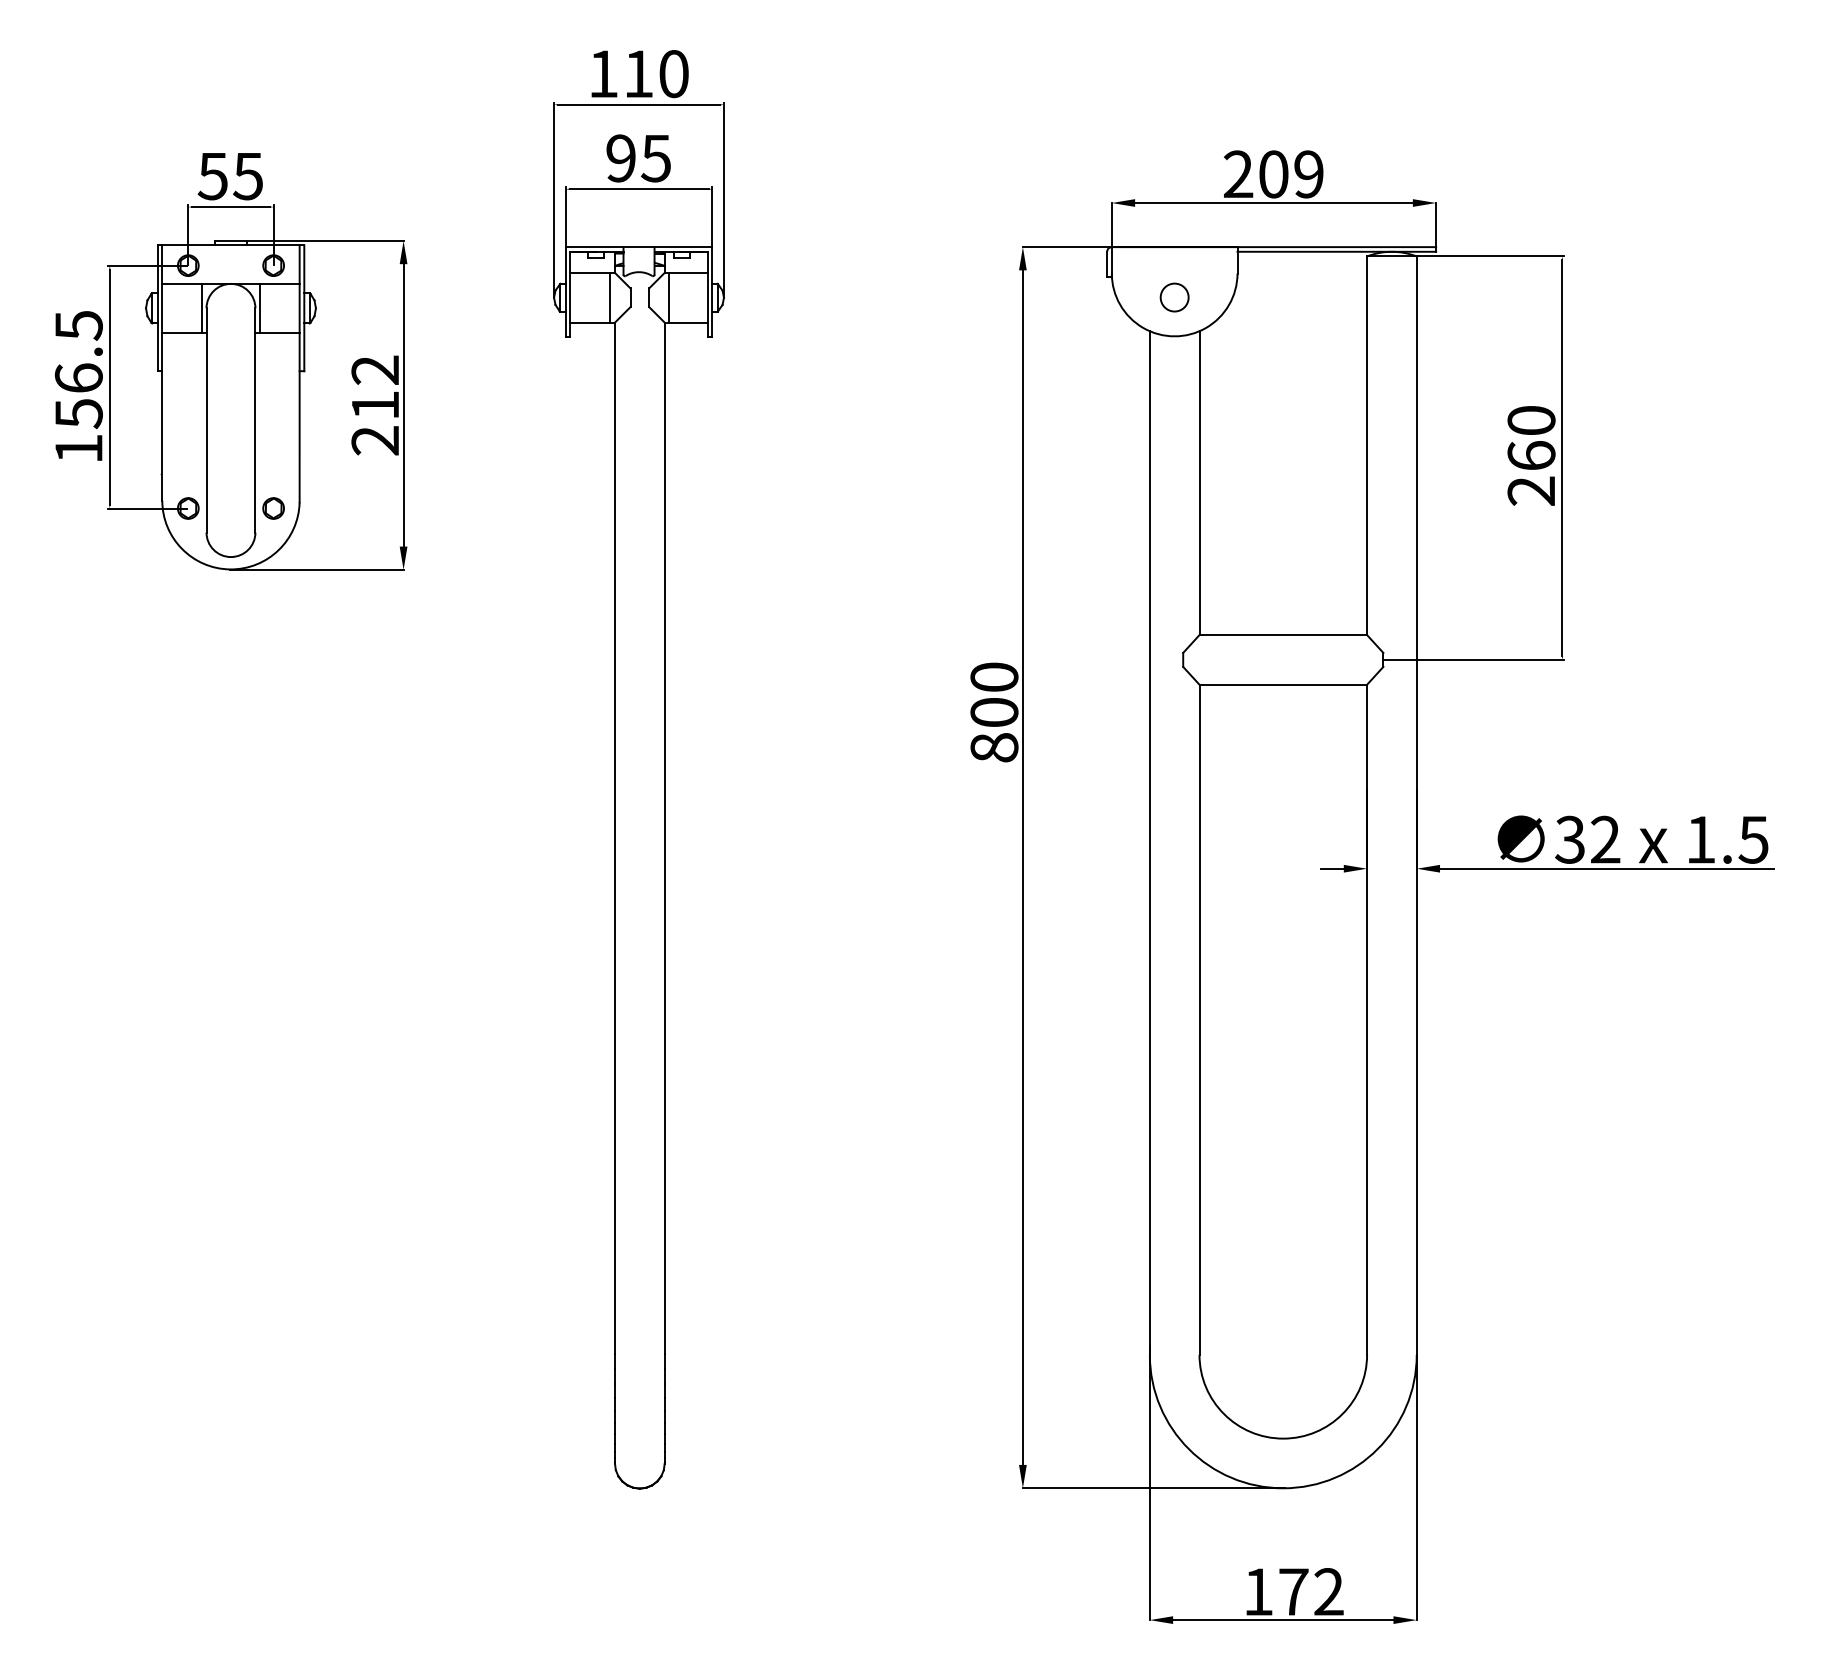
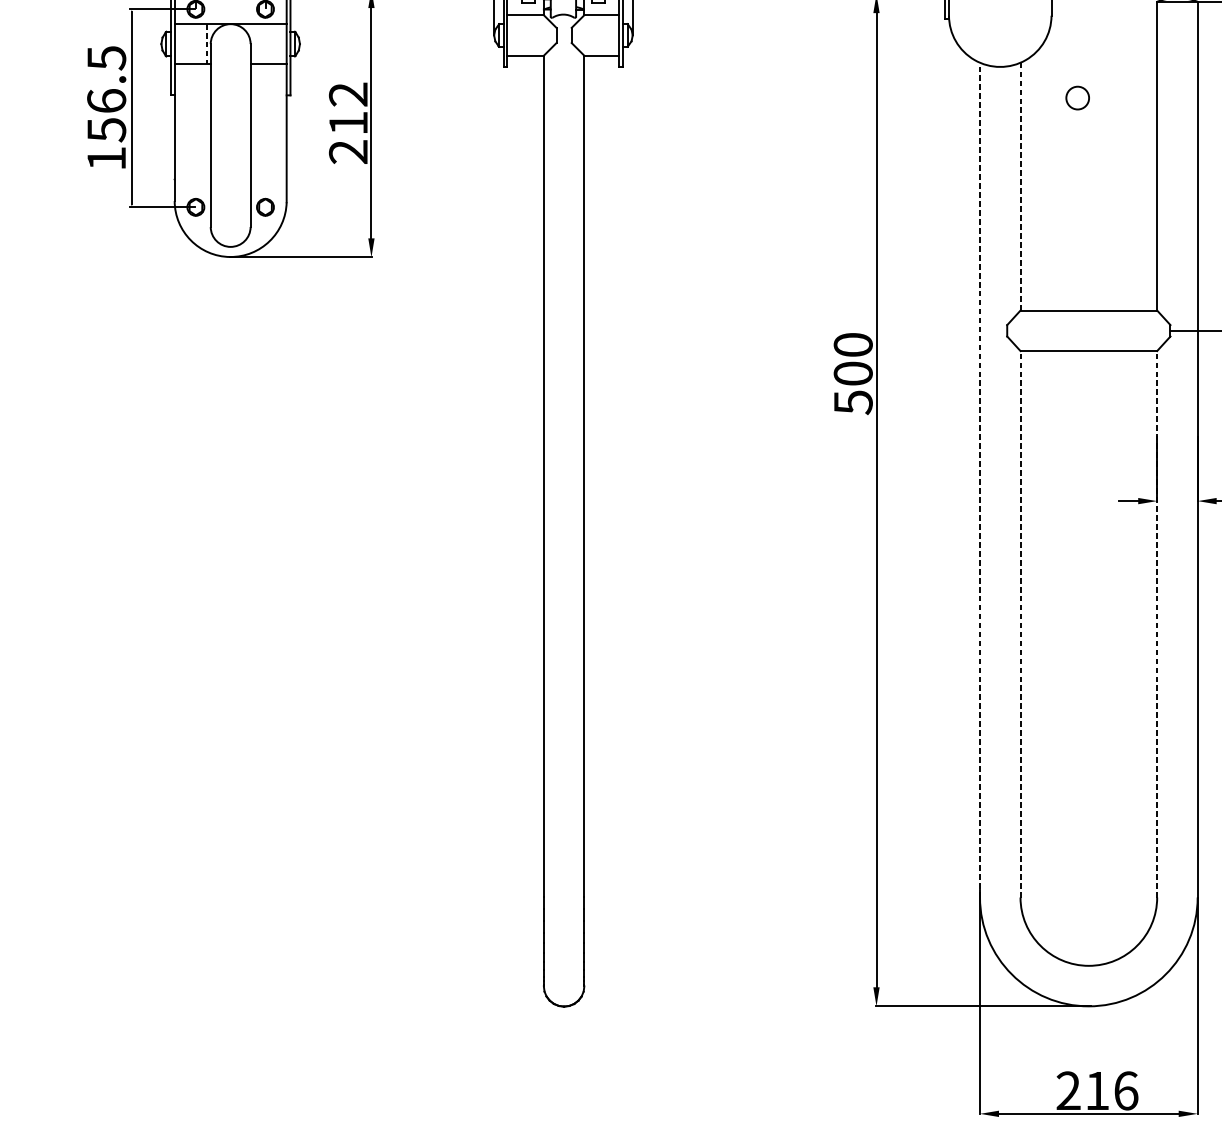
line: (610, 297) -> (540, 35), removed
line: (669, 297) -> (588, 35), removed
circle: (1174, 297) -> (1077, 98), moved
line: (201, 308) -> (206, 44), solid -> dashed
line: (260, 308) -> (254, 44), removed
line: (1199, 483) -> (1020, 186), solid -> dashed
text: (994, 748) -> (853, 403), 800 -> 500
line: (1149, 843) -> (979, 480), solid -> dashed
line: (1199, 1019) -> (1020, 624), solid -> dashed
line: (1367, 1019) -> (1157, 624), solid -> dashed
text: (1293, 1592) -> (1097, 1091), 172 -> 216

